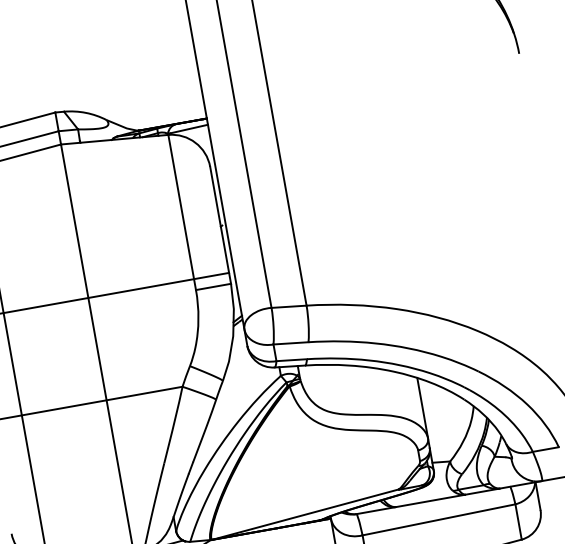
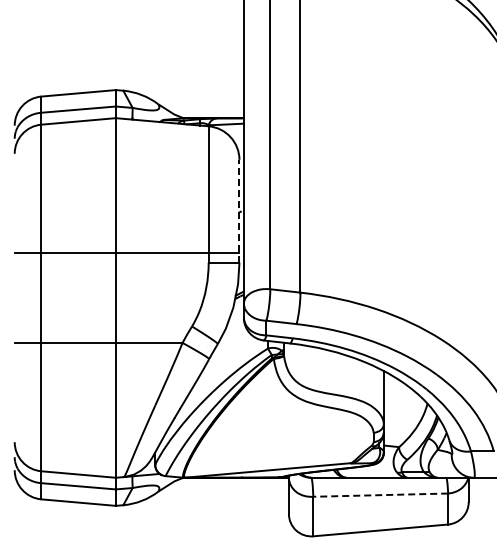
line: (220, 224) -> (239, 210), solid -> dashed
line: (438, 520) -> (380, 495), solid -> dashed

